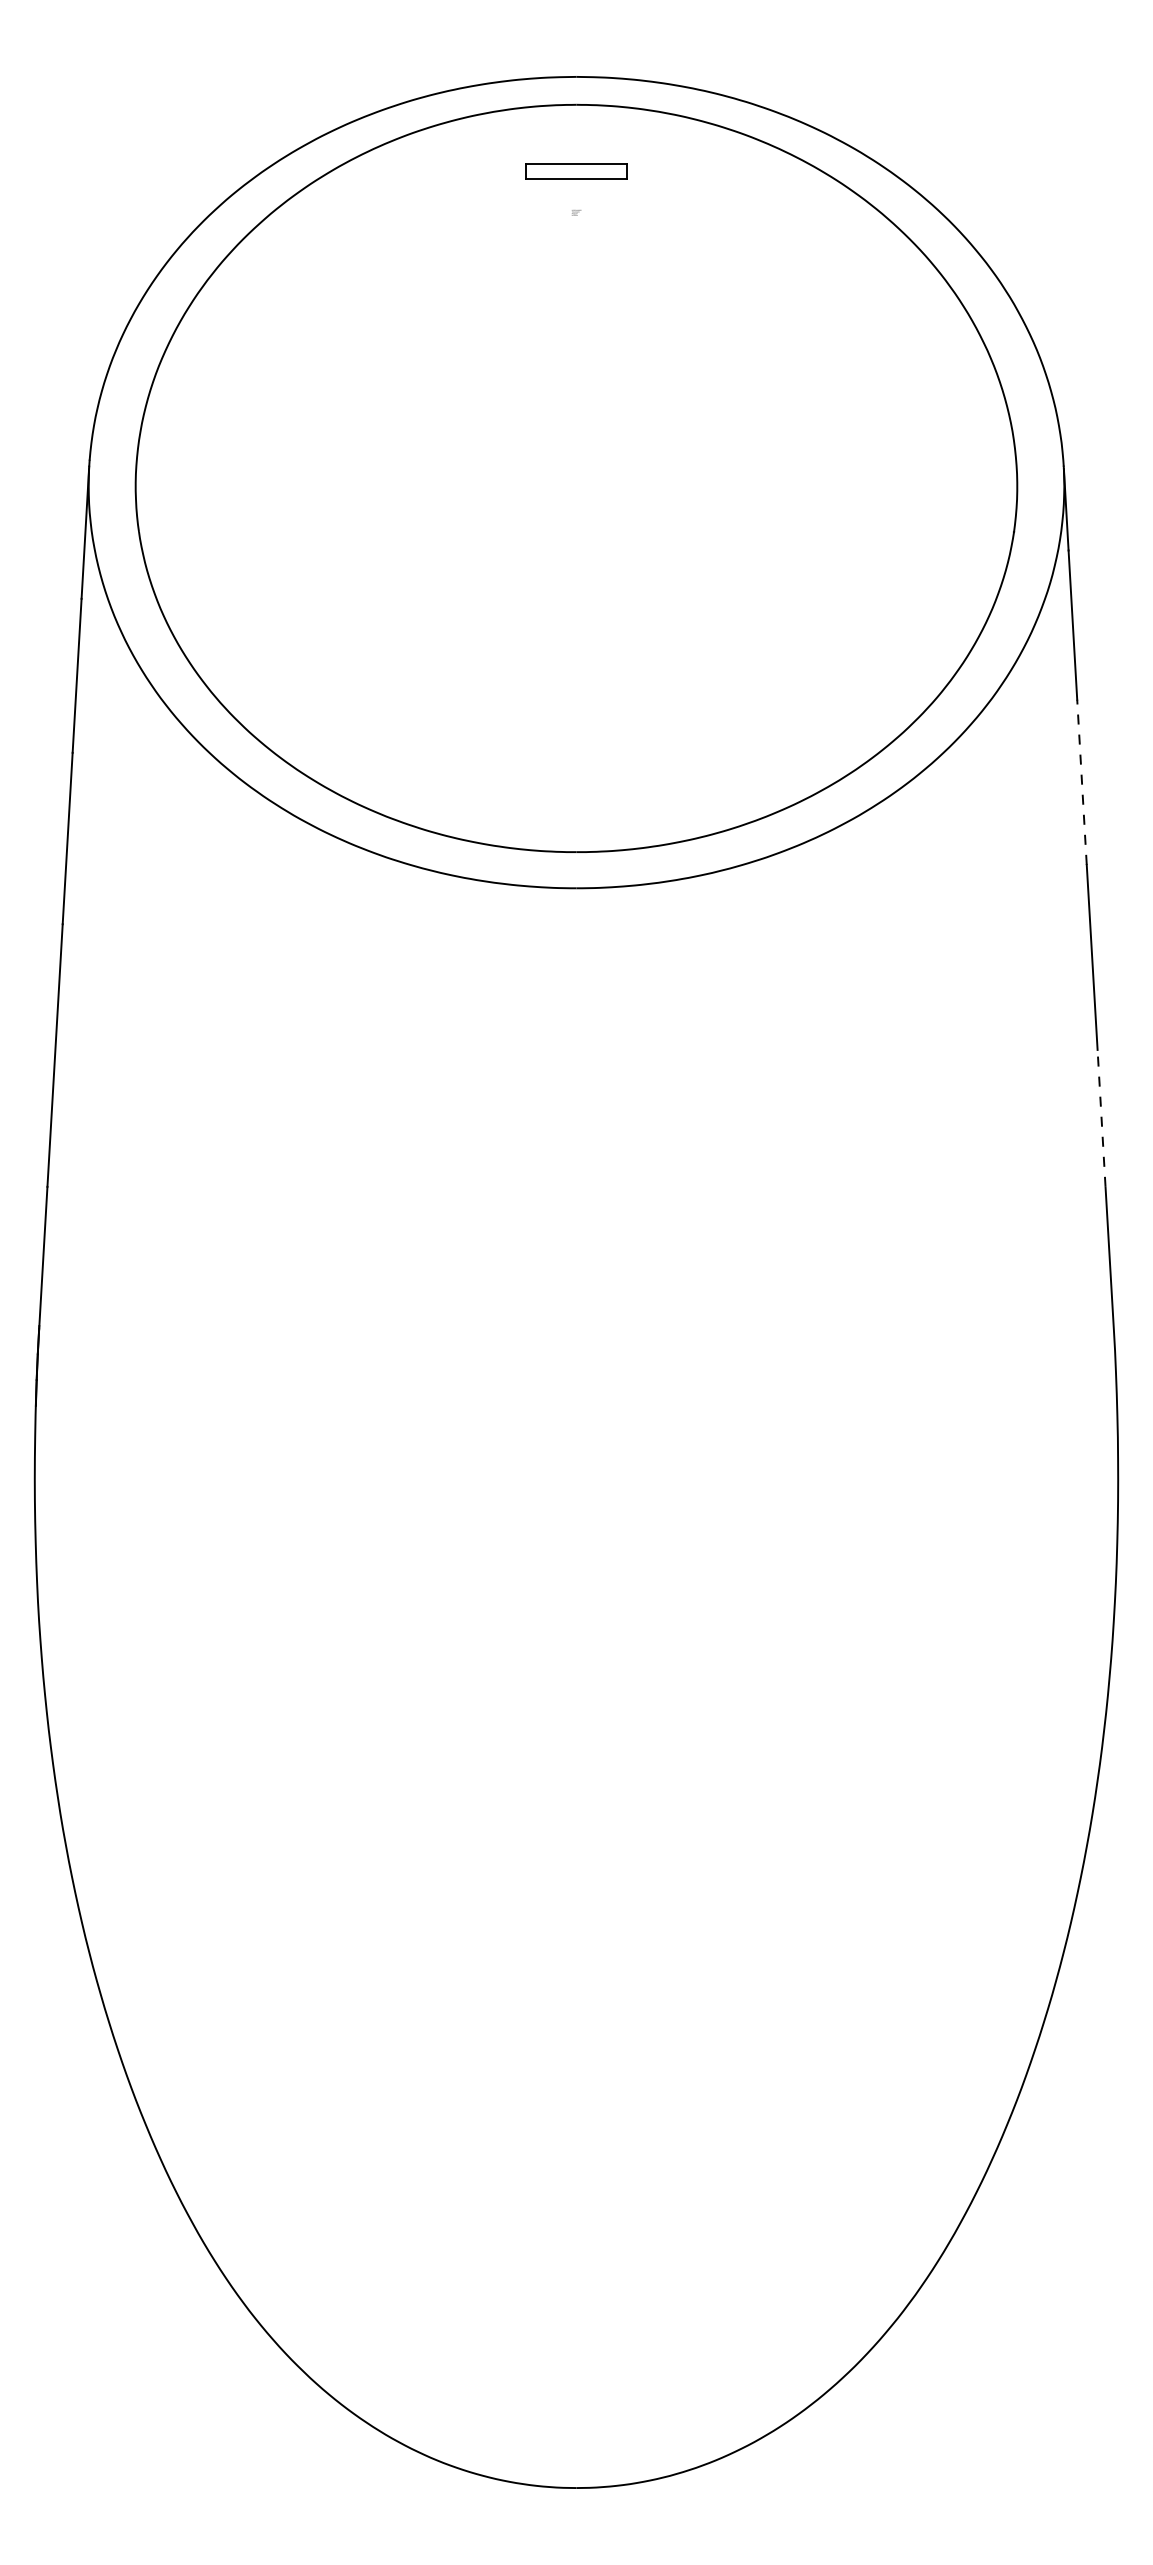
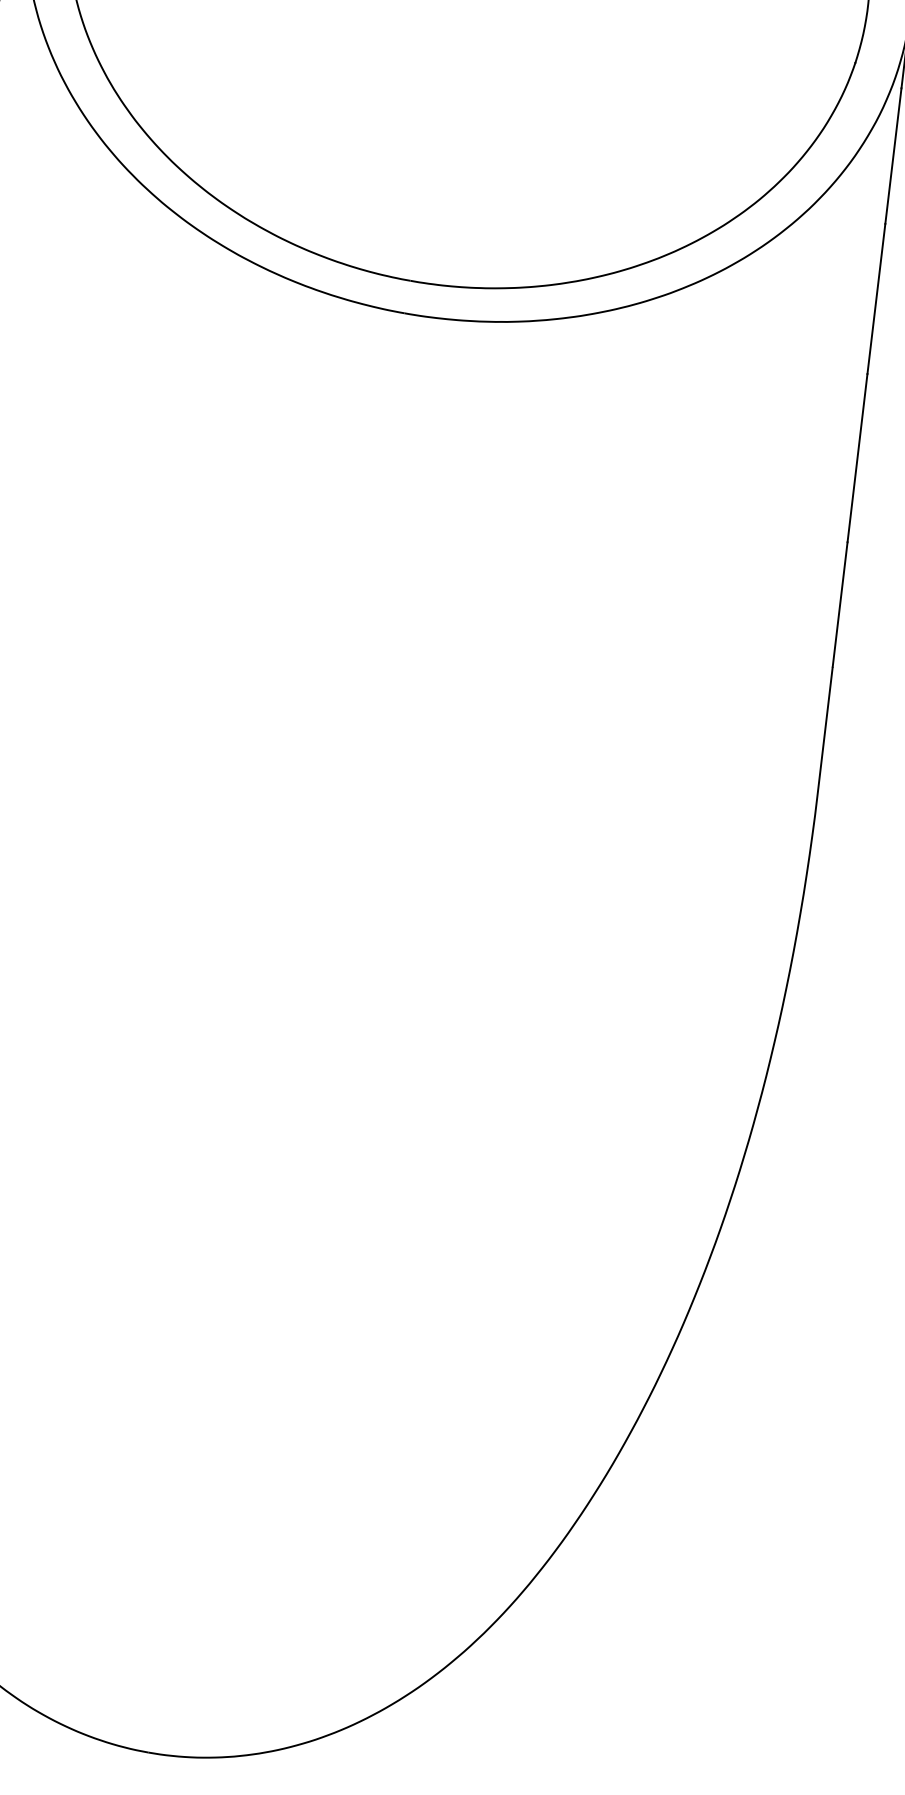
line: (1081, 782) -> (875, 299), dashed -> solid
line: (1101, 1118) -> (840, 604), dashed -> solid

